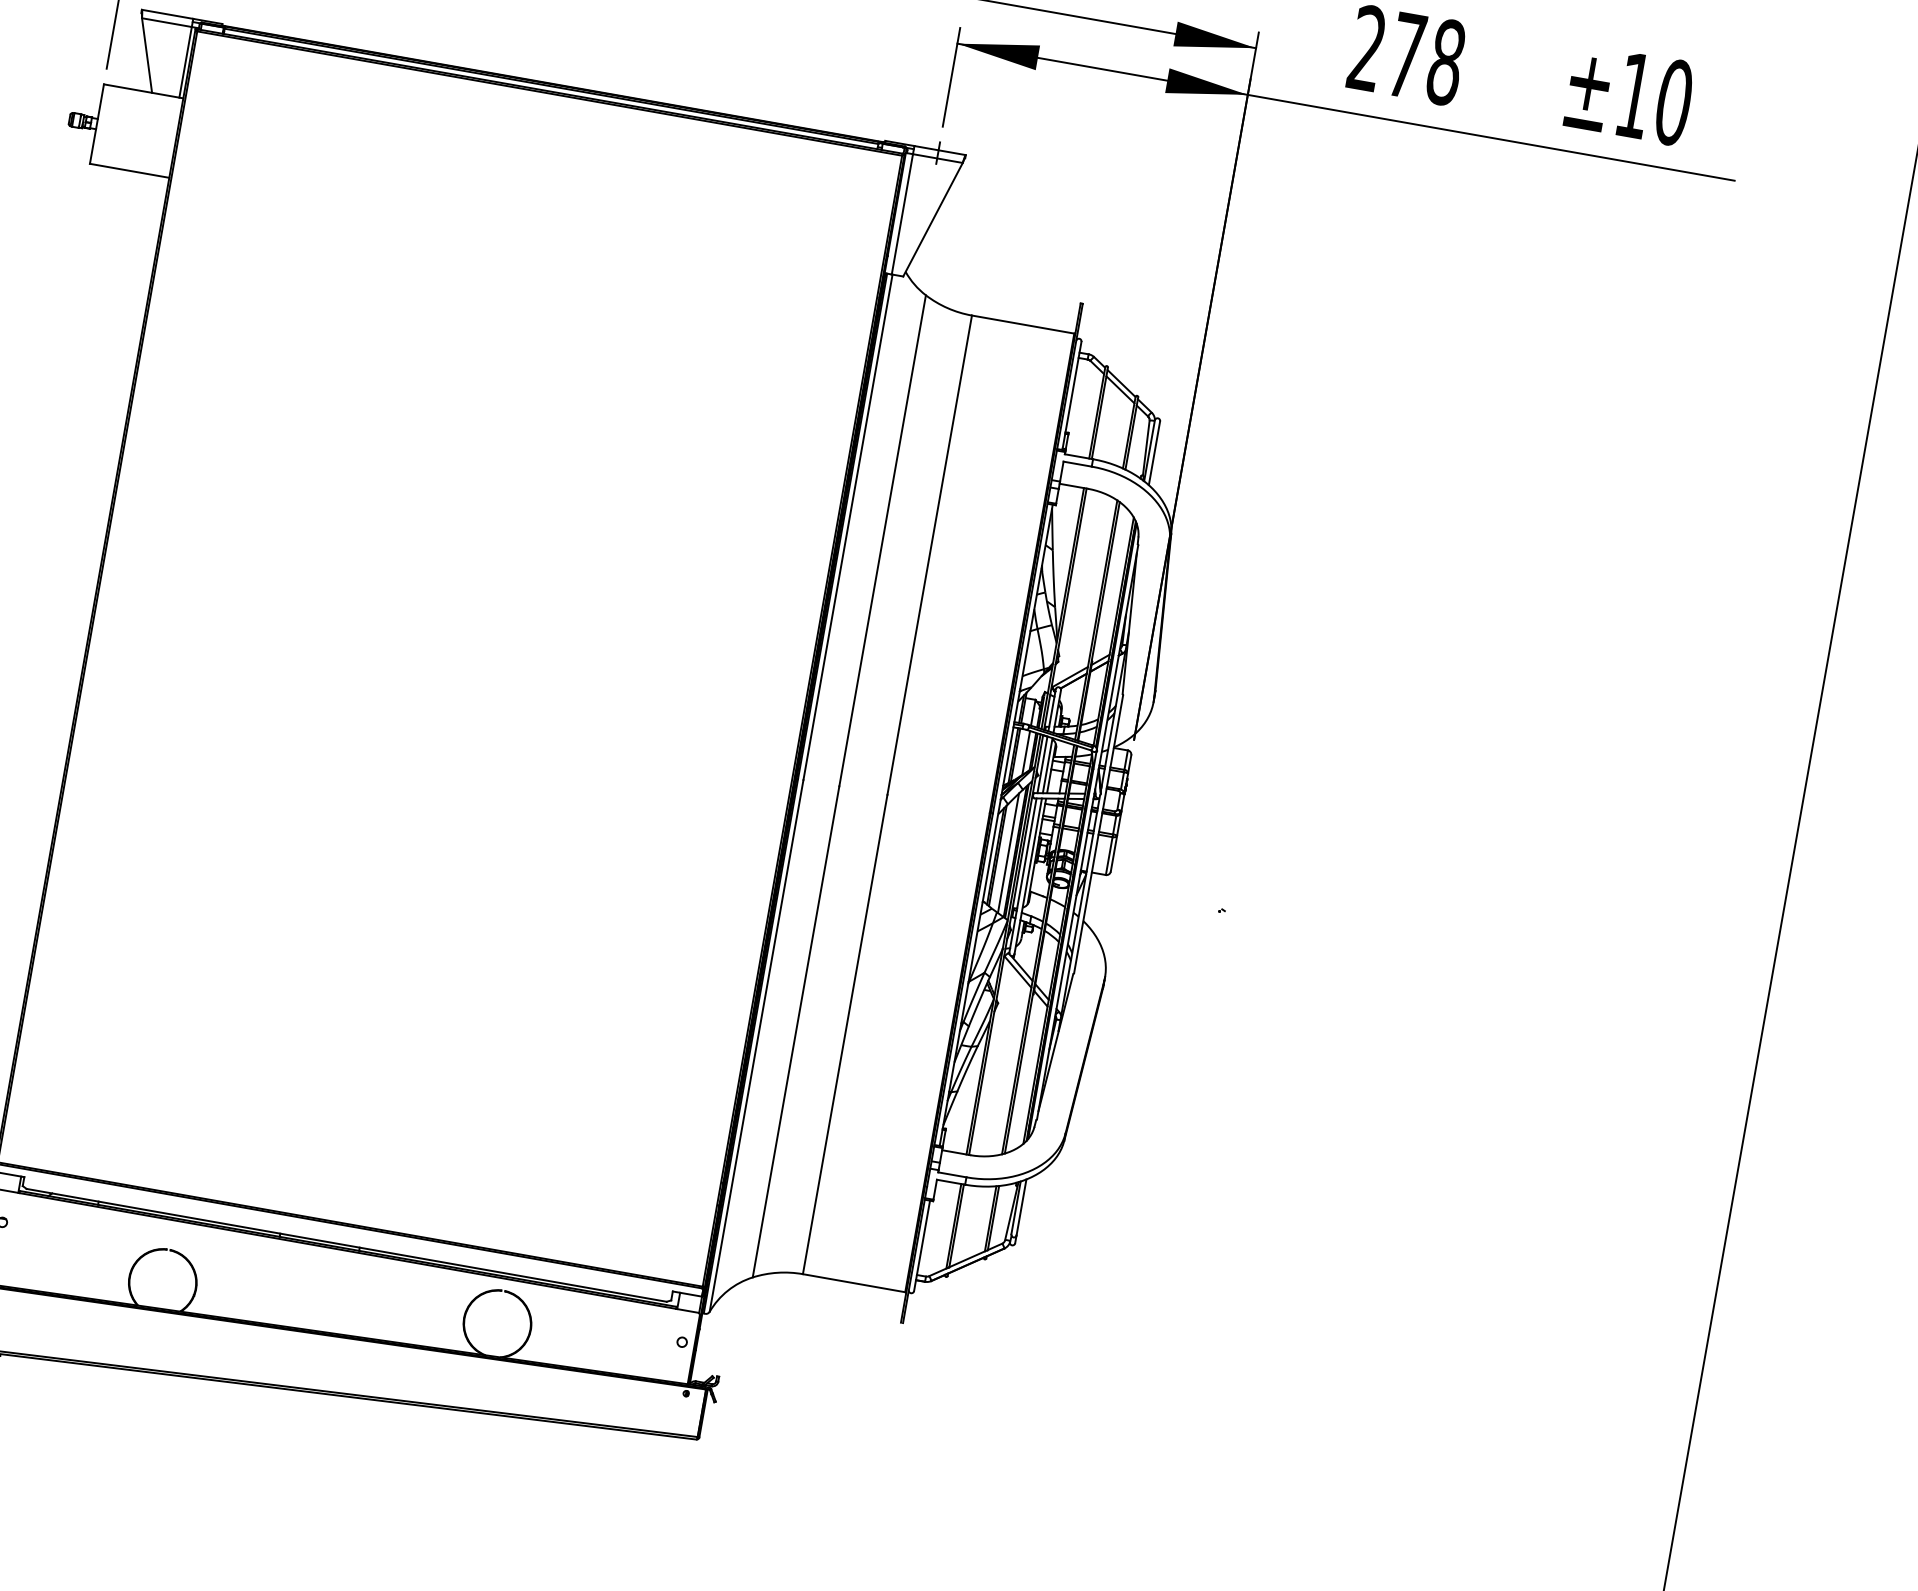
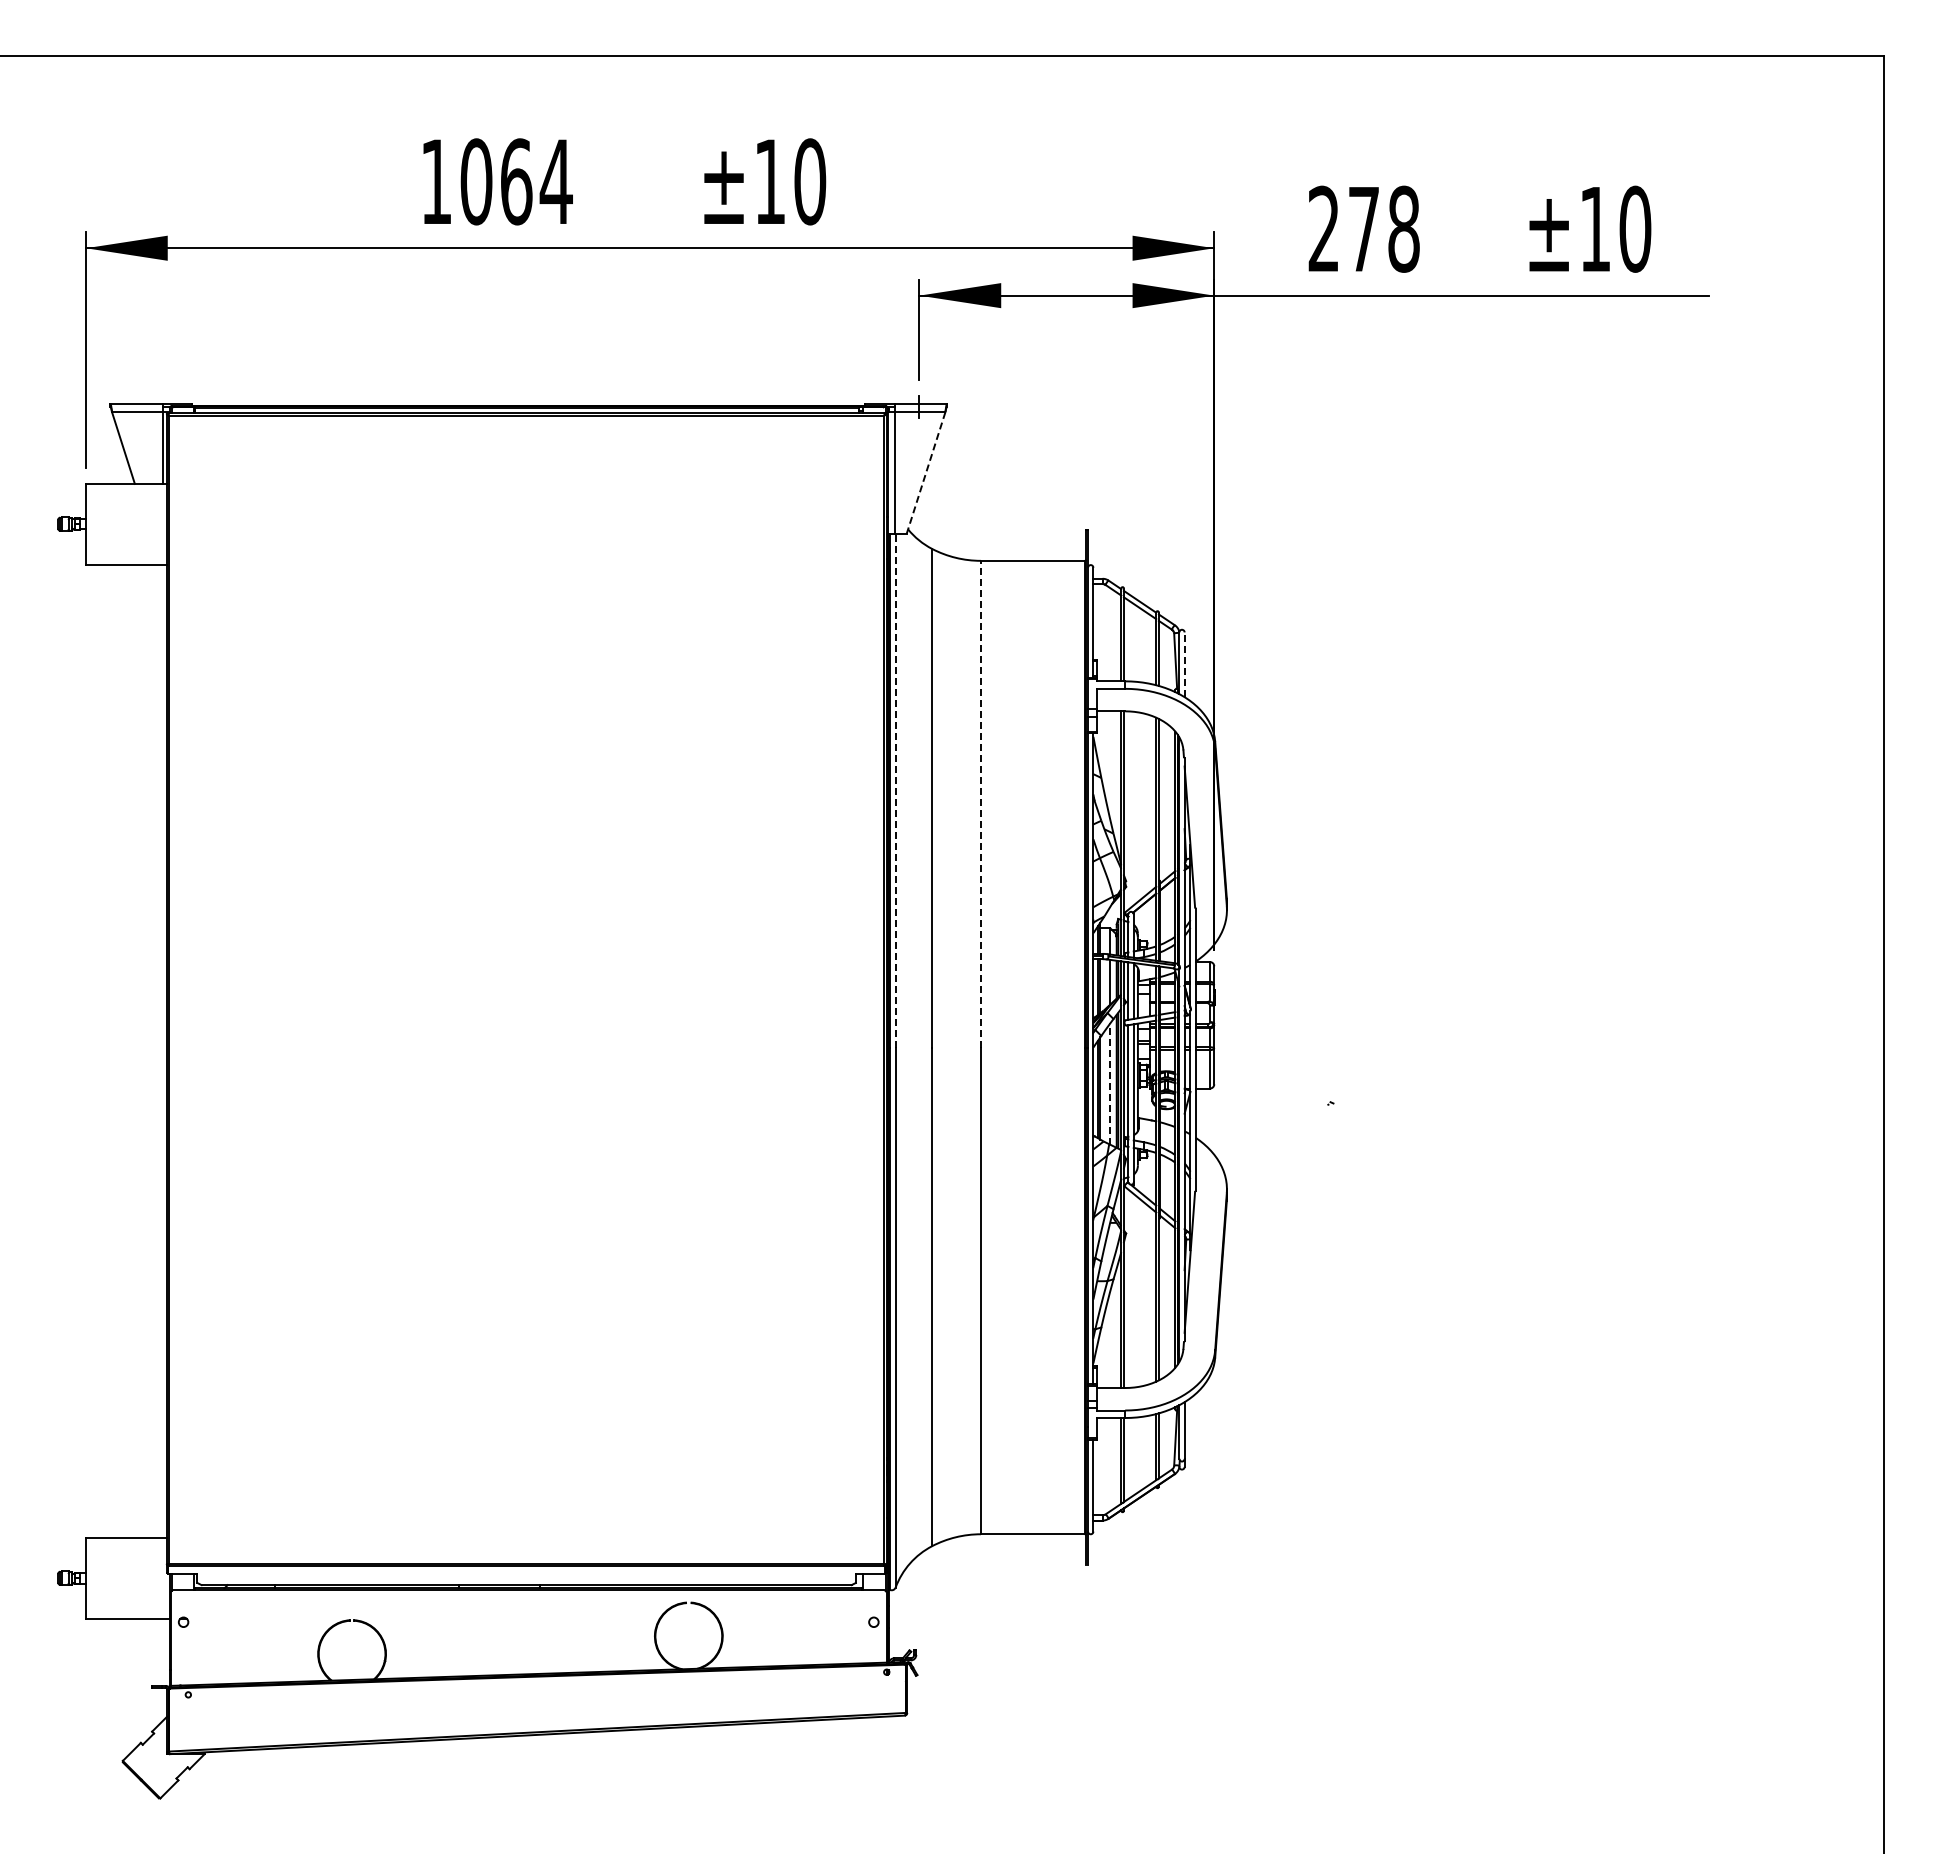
line: (932, 219) -> (925, 473), solid -> dashed
line: (1154, 452) -> (1184, 664), solid -> dashed
line: (847, 526) -> (895, 790), solid -> dashed
line: (929, 554) -> (980, 803), solid -> dashed
line: (1008, 853) -> (1110, 1084), solid -> dashed

